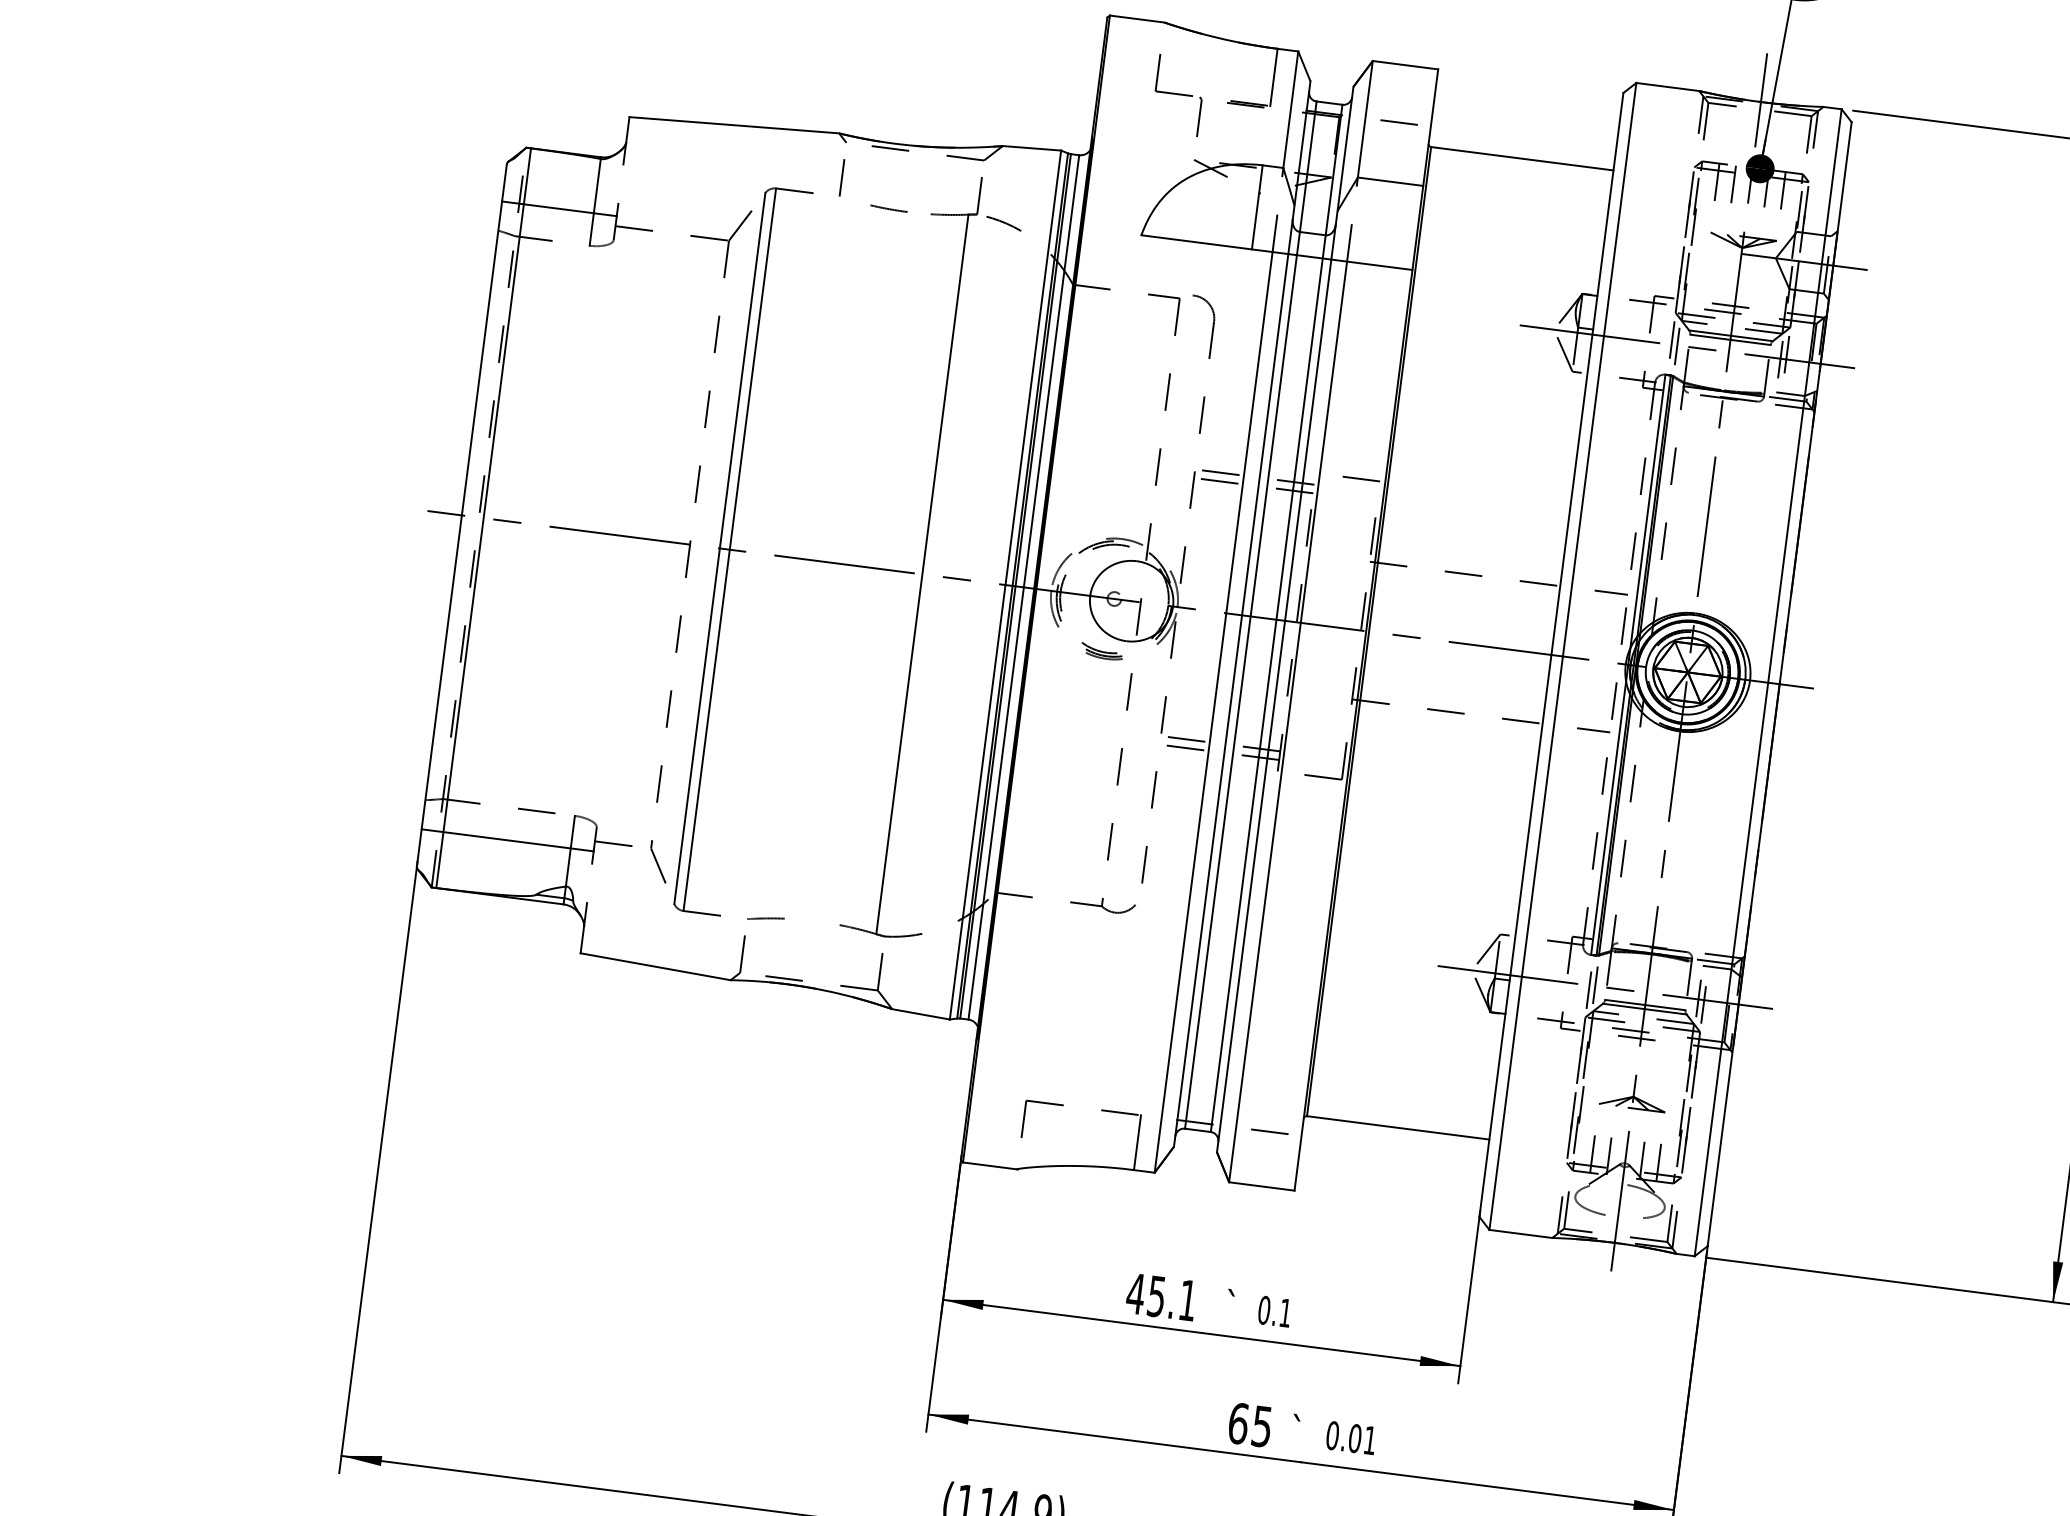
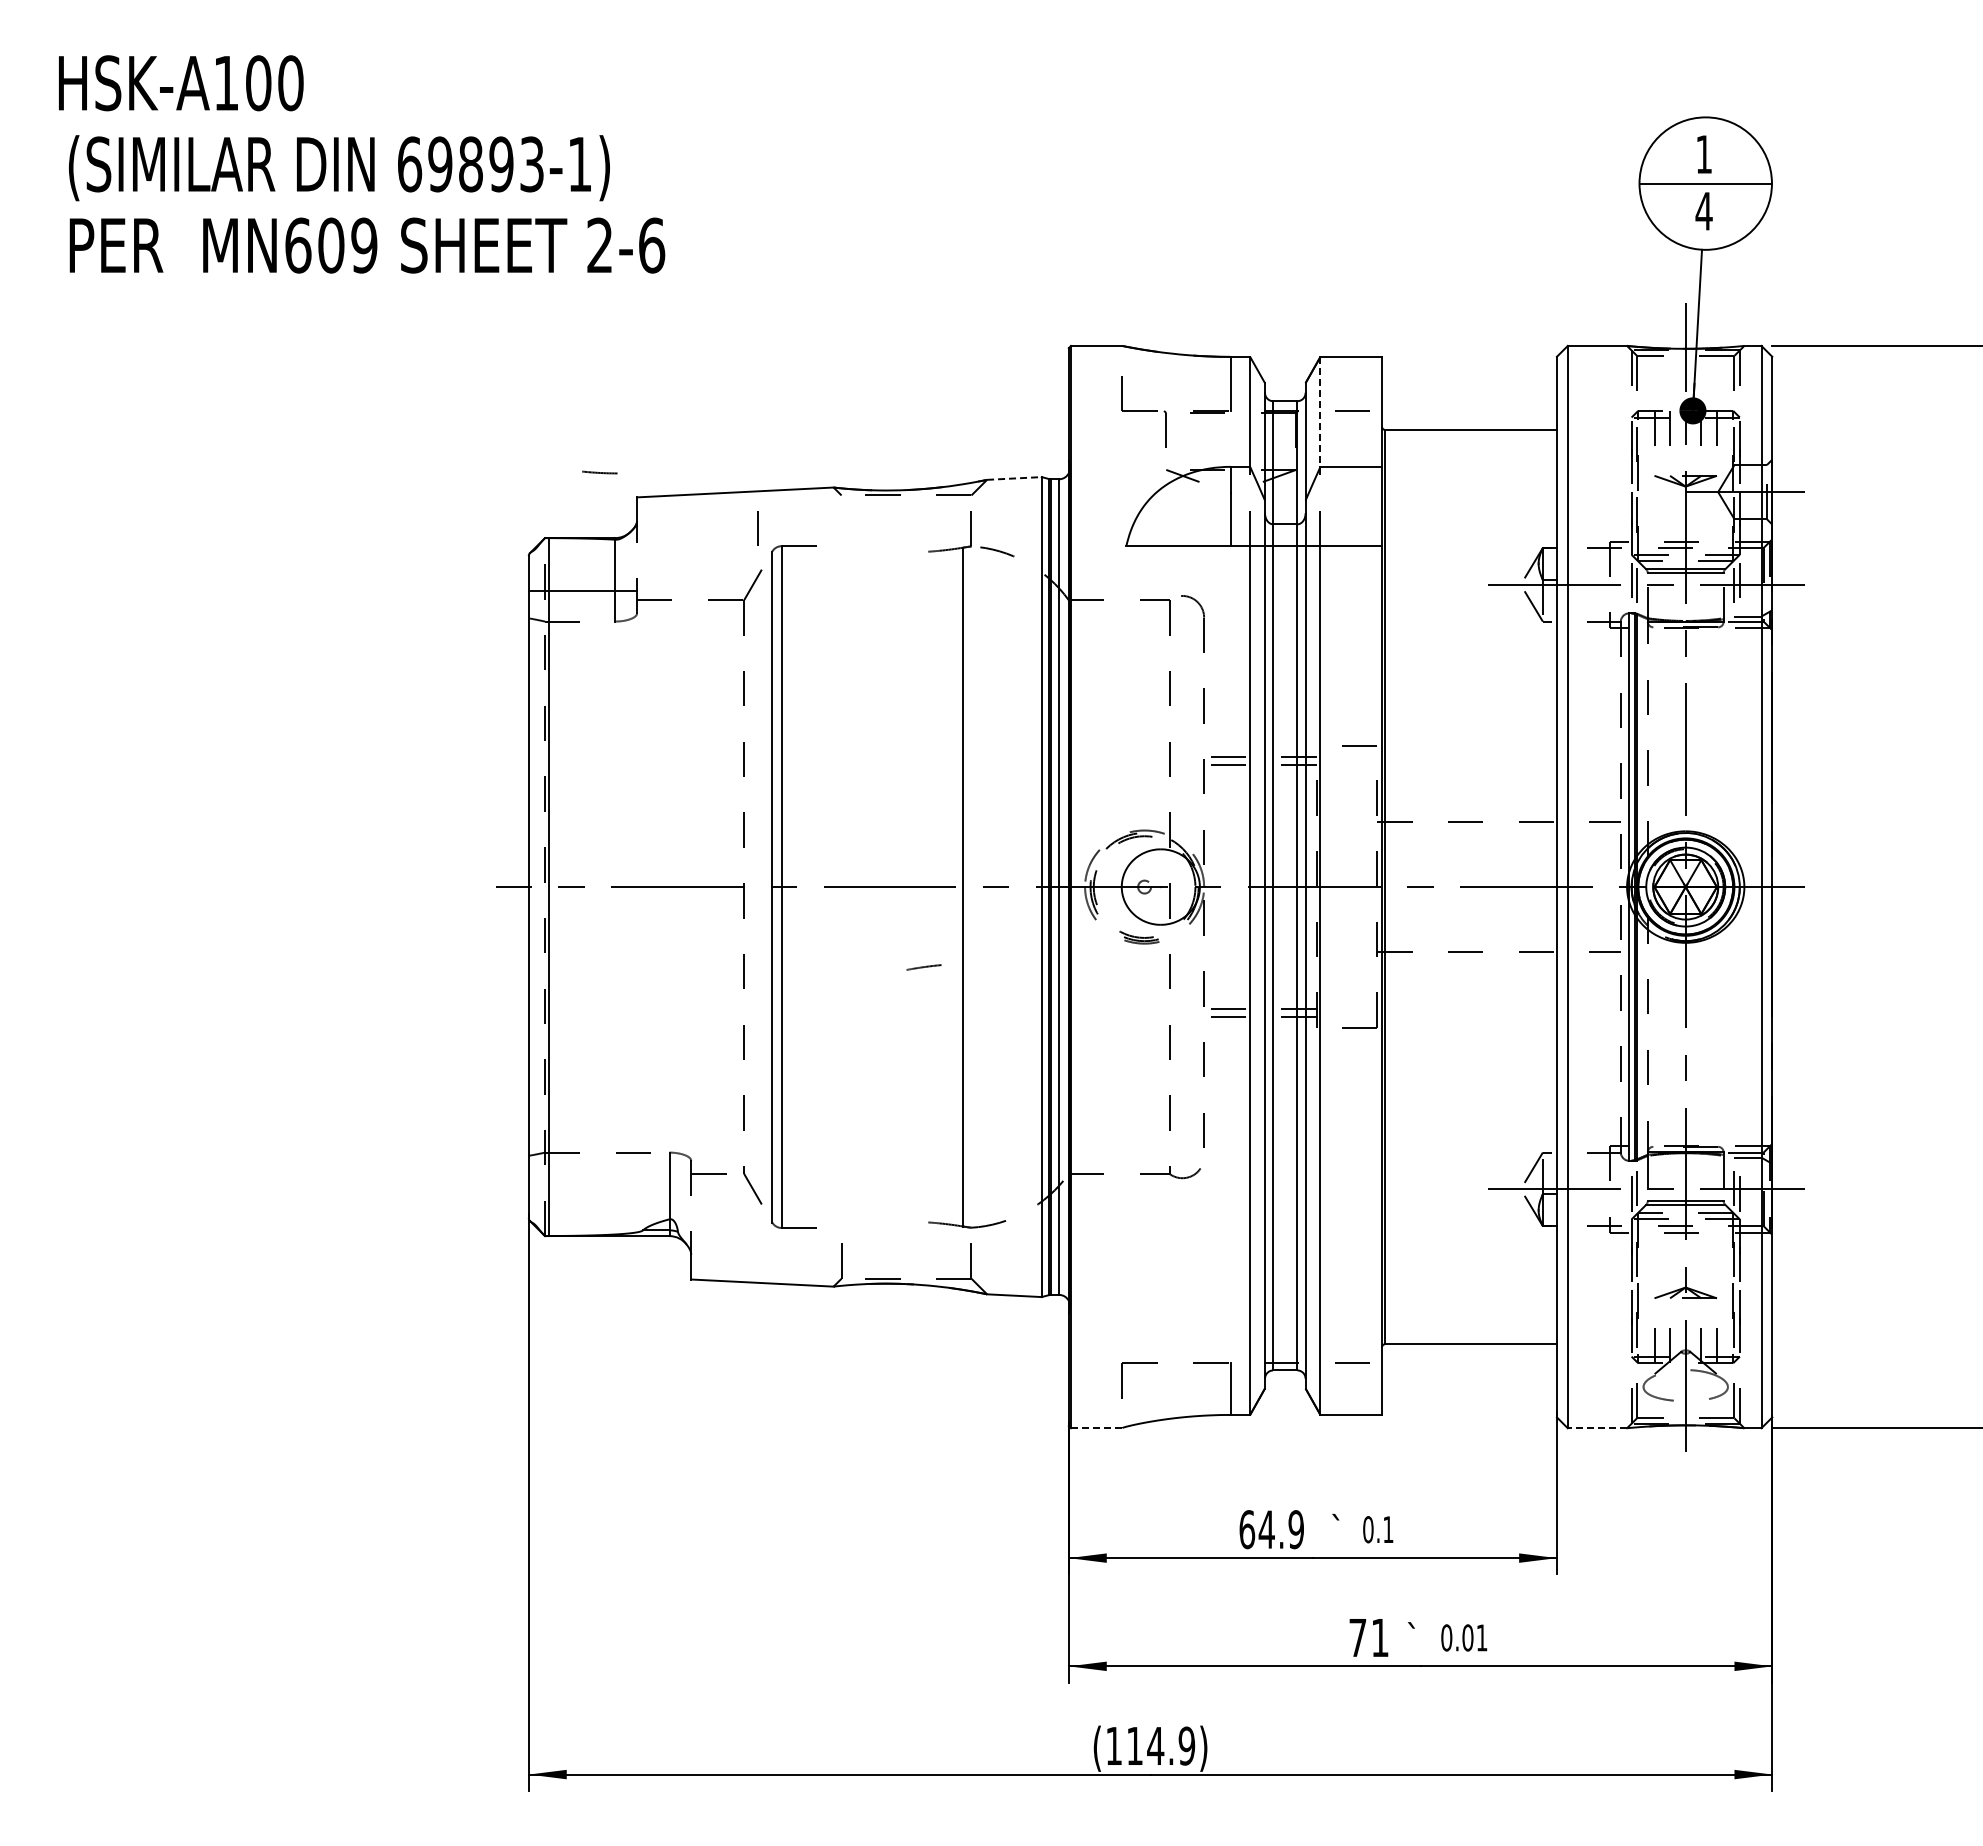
line: (1365, 118) -> (1320, 411), solid -> dashed
line: (1032, 148) -> (1014, 478), solid -> dashed
line: (841, 177) -> (757, 528), moved
line: (888, 208) -> (599, 472), moved
line: (507, 840) -> (609, 1183), removed
line: (765, 918) -> (923, 967), moved
line: (989, 1166) -> (1096, 1428), solid -> dashed
line: (1520, 1234) -> (1597, 1428), solid -> dashed
text: (1161, 1297) -> (1271, 1529), 45.1 -> 64.9
text: (1249, 1424) -> (1368, 1637), 65 -> 71

